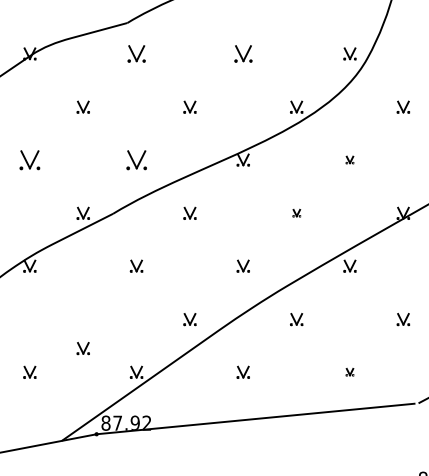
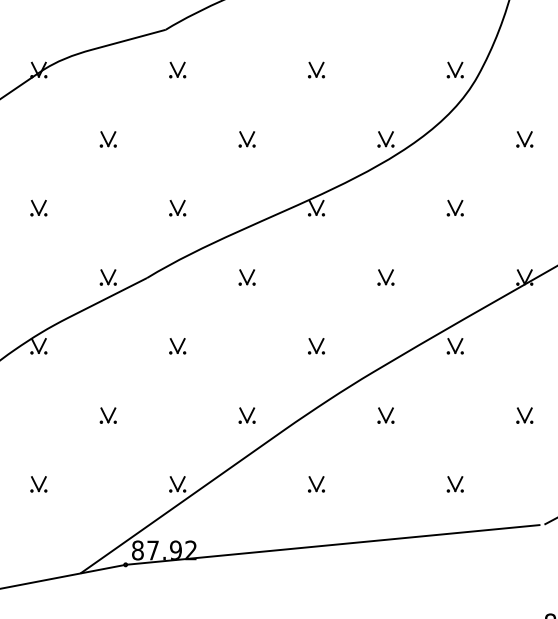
part: (136, 53) -> (177, 69), size x0.71
part: (242, 53) -> (315, 69), size x0.71
part: (29, 159) -> (38, 207), size x0.62
part: (136, 159) -> (177, 207), size x0.62
part: (349, 159) -> (454, 207), size x1.67
part: (296, 212) -> (385, 276), size x1.67
part: (82, 348) -> (107, 415), moved
part: (349, 371) -> (454, 483), size x1.67

